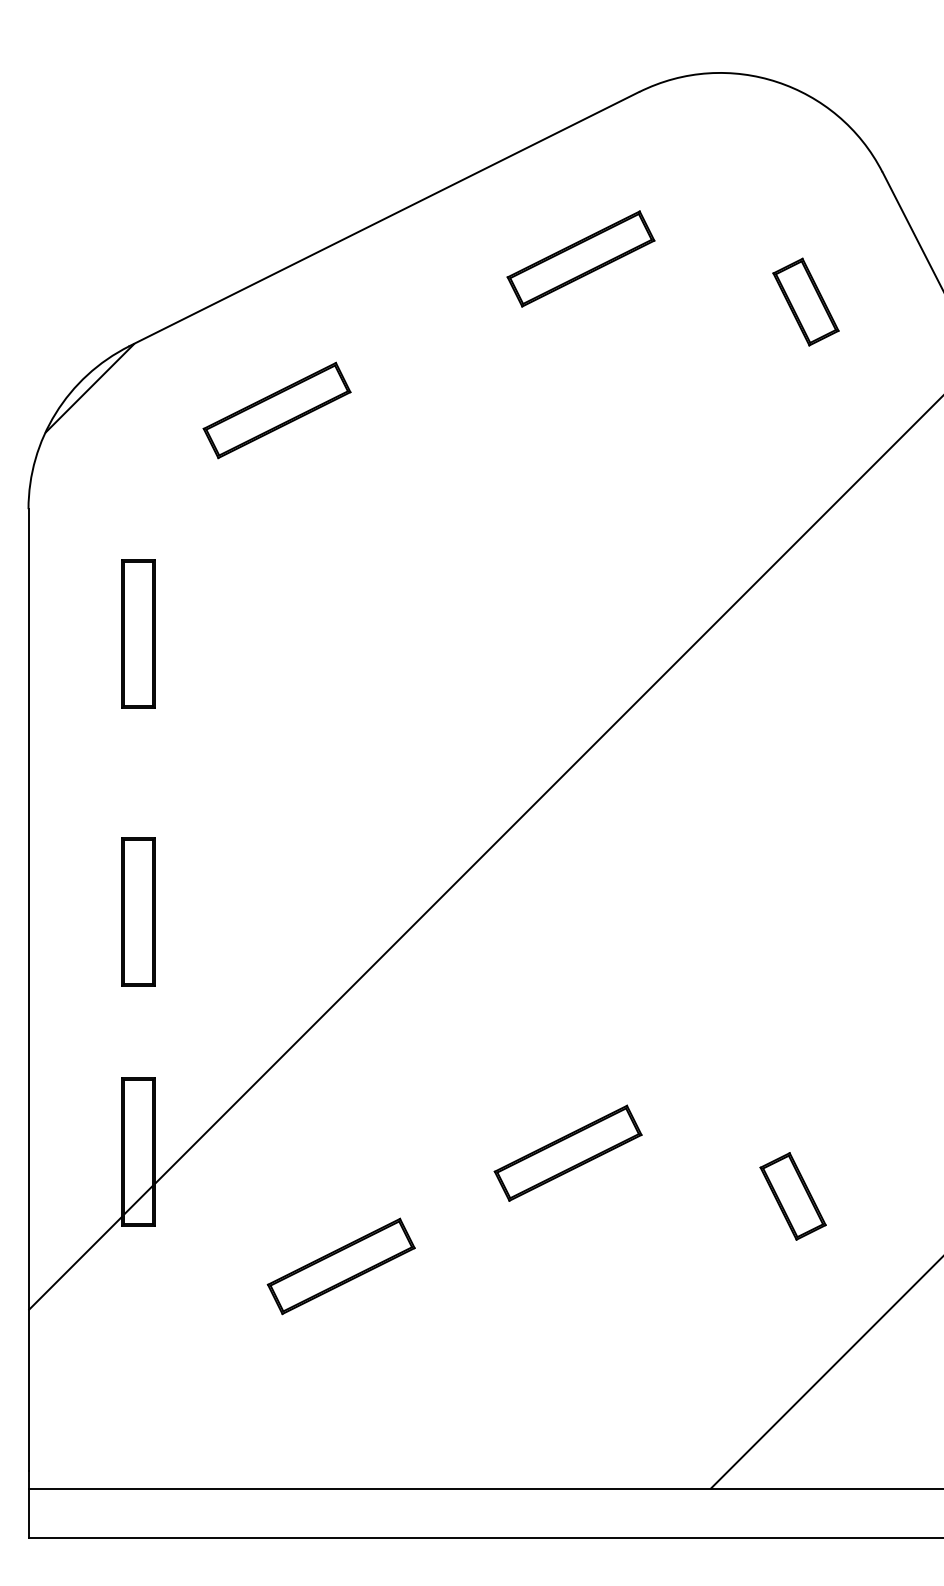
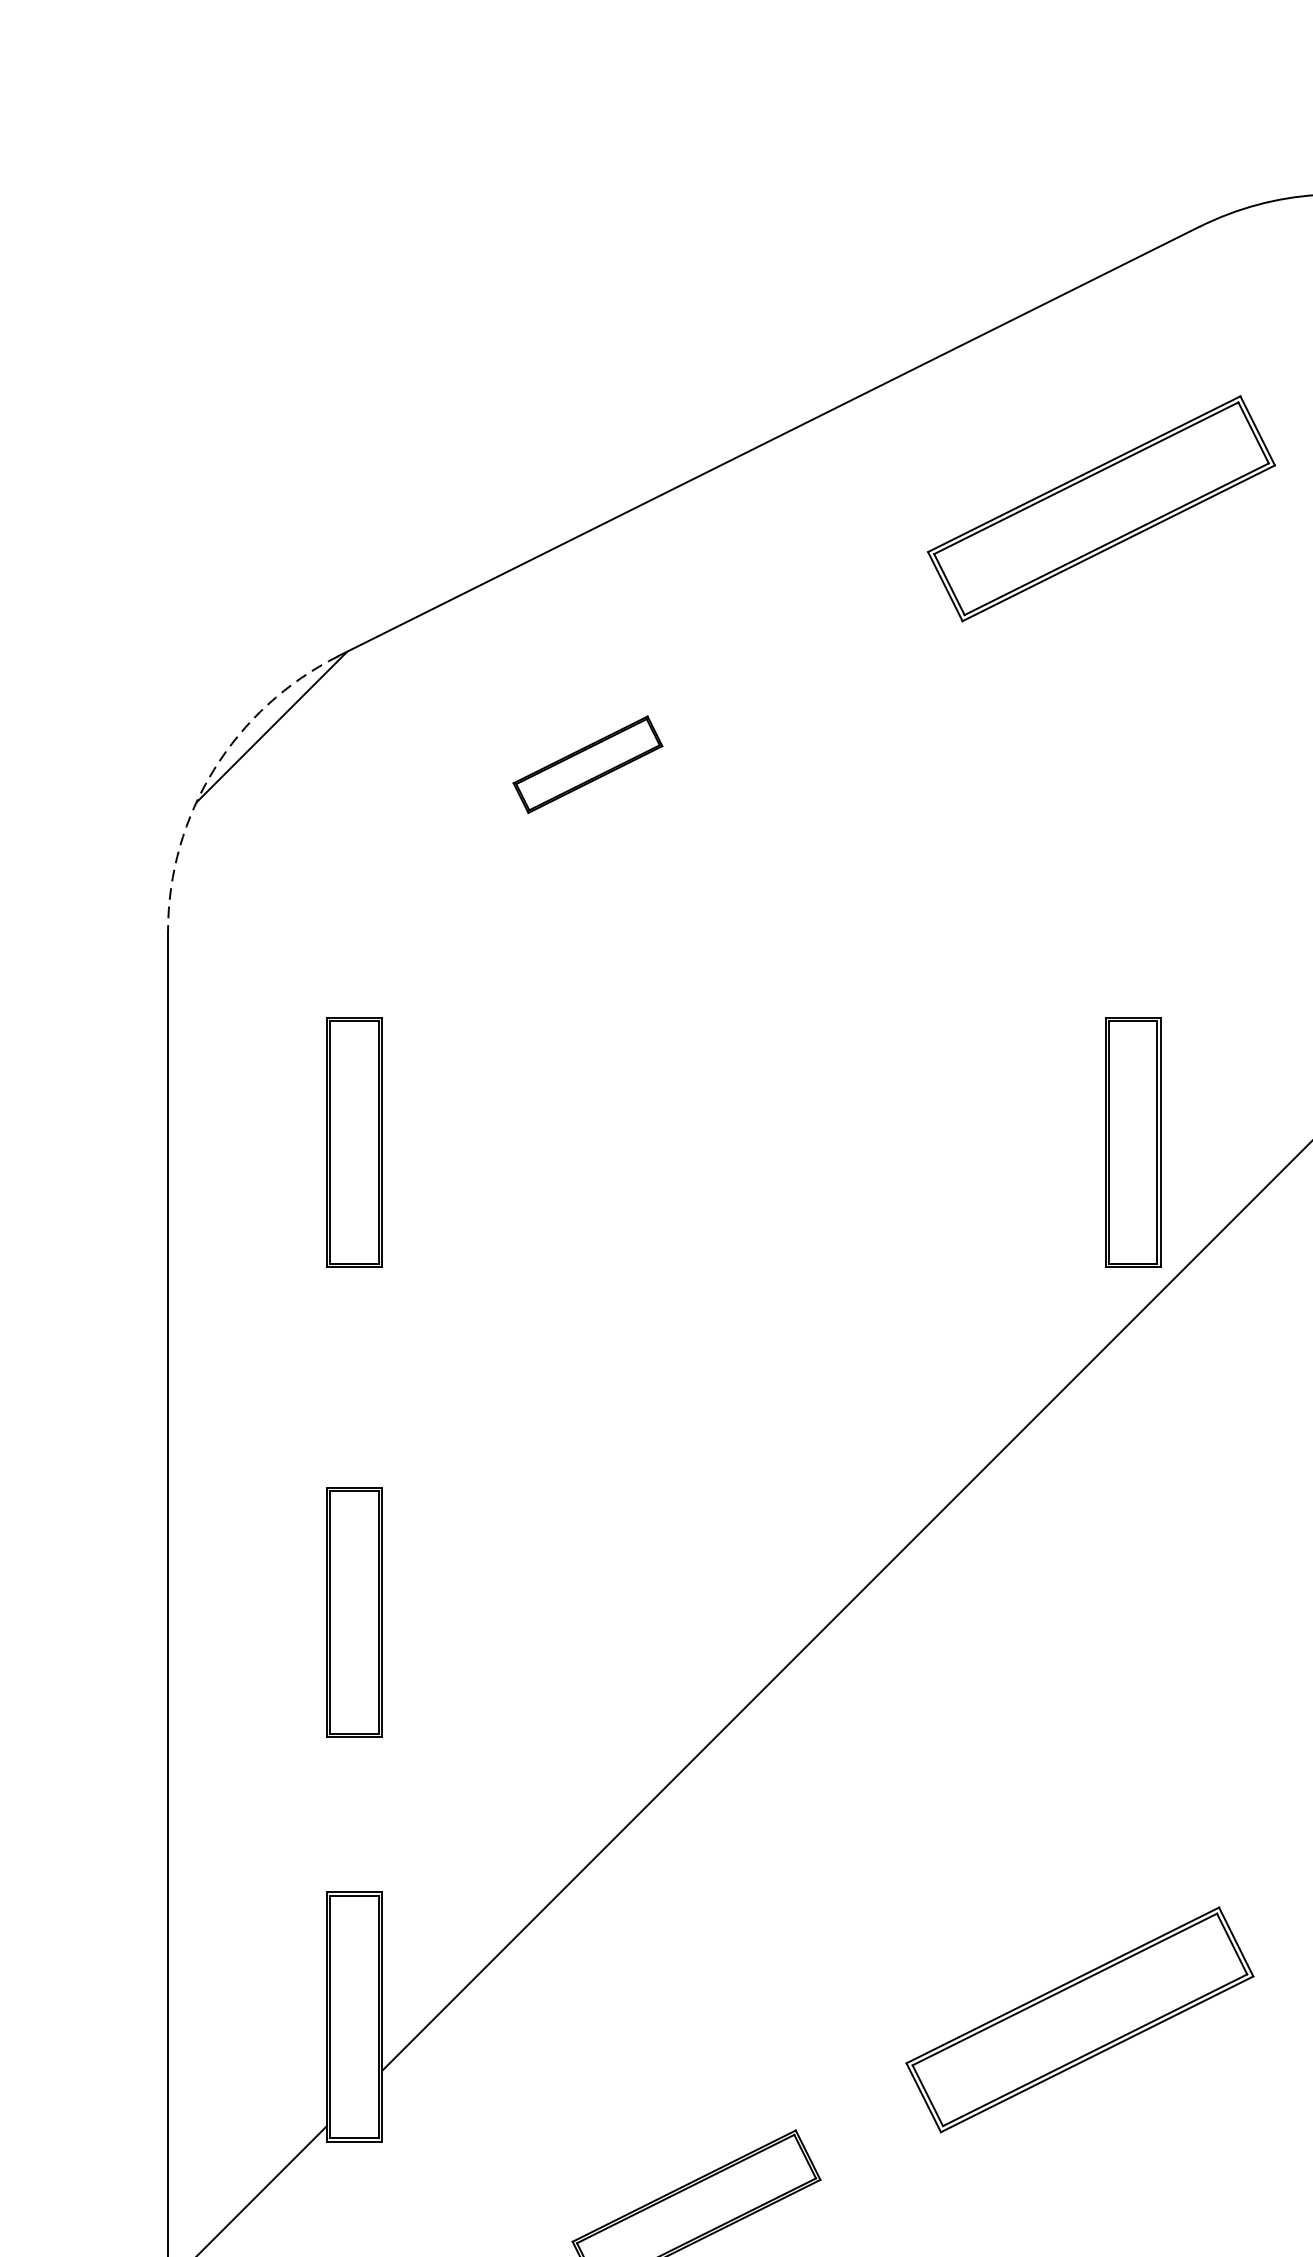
part: (580, 258) -> (1100, 507), size x1.4
part: (276, 410) -> (587, 764), size x0.6
arc: (55, 413) -> (213, 769), solid -> dashed
part: (599, 633) -> (1132, 1141), added
part: (567, 1152) -> (1078, 2018), size x1.4
hatch: (138, 1199) -> (353, 2097), removed

